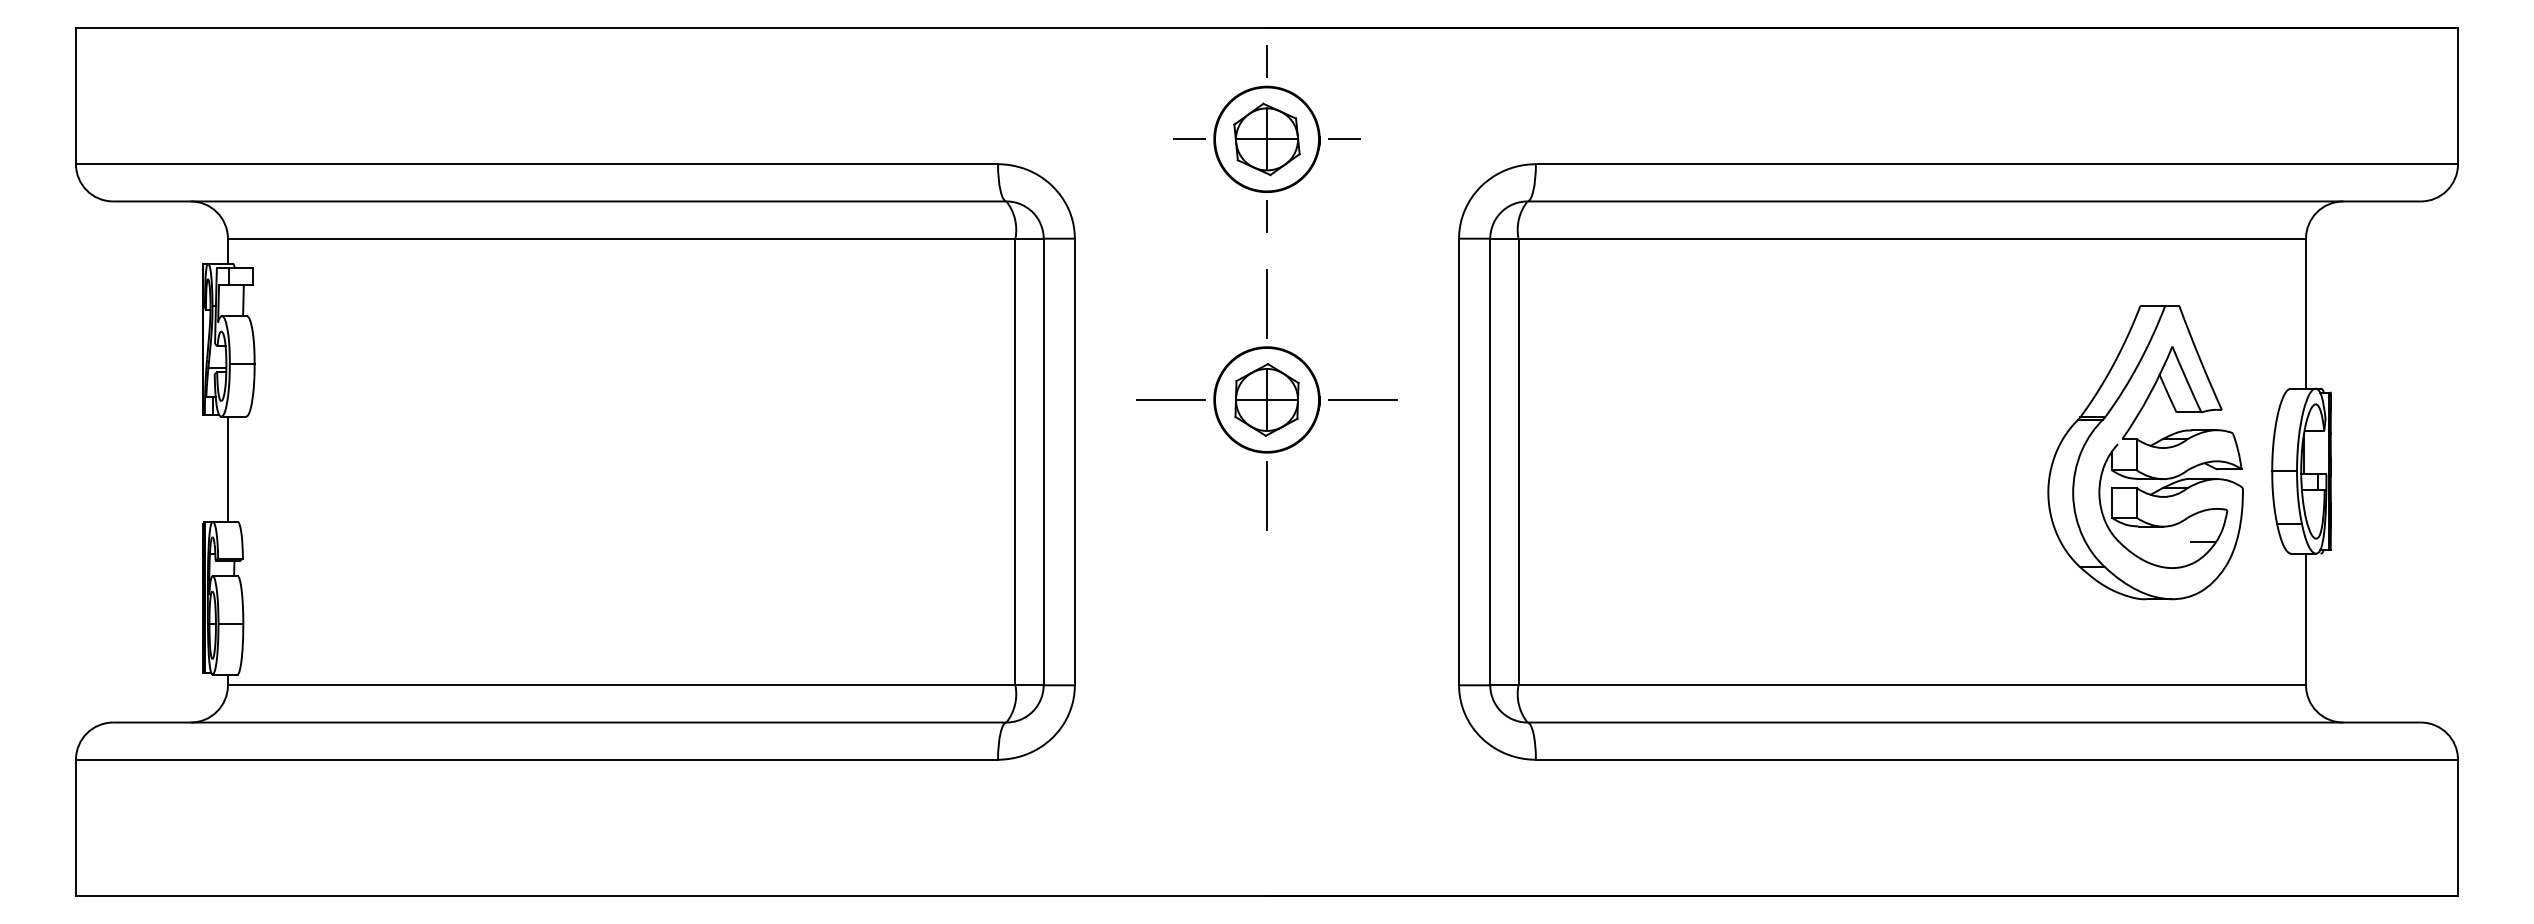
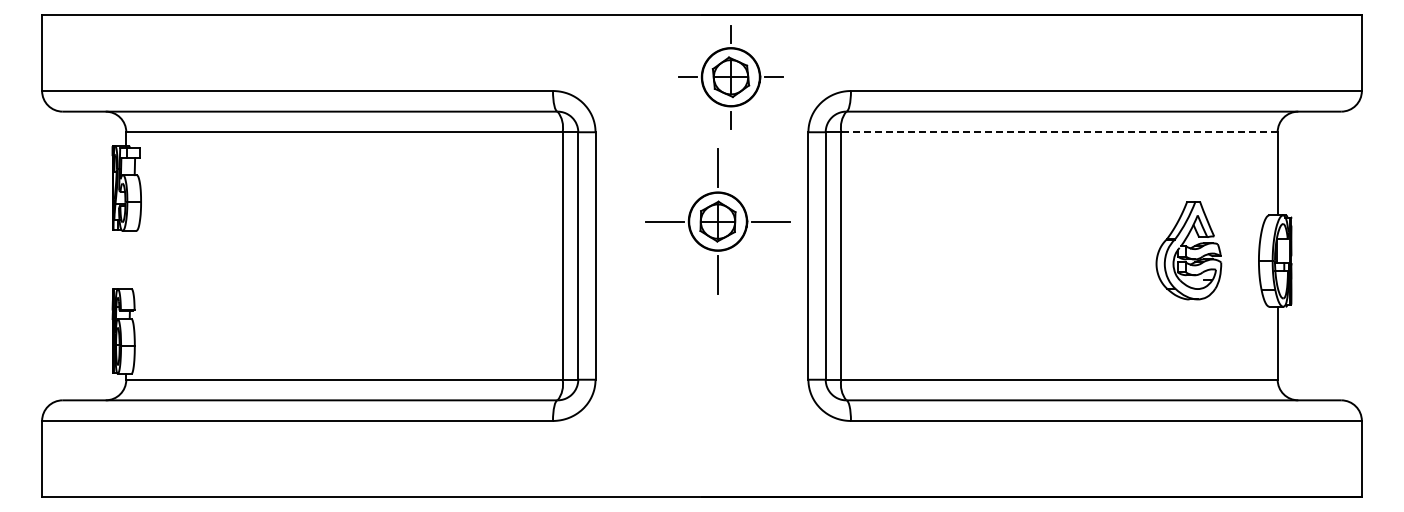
part: (1266, 139) -> (730, 77), moved
line: (1912, 239) -> (1059, 132), solid -> dashed
part: (1266, 399) -> (717, 221), moved
part: (2145, 452) -> (1188, 250), size x0.6
line: (228, 468) -> (126, 259), removed

